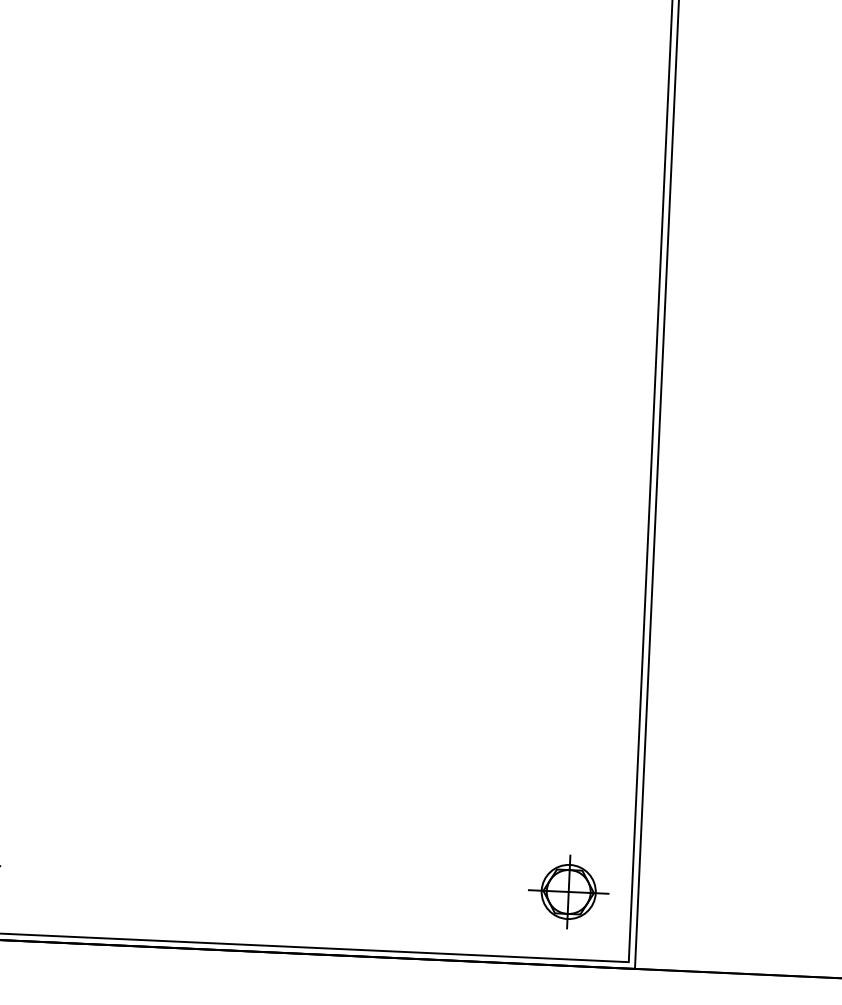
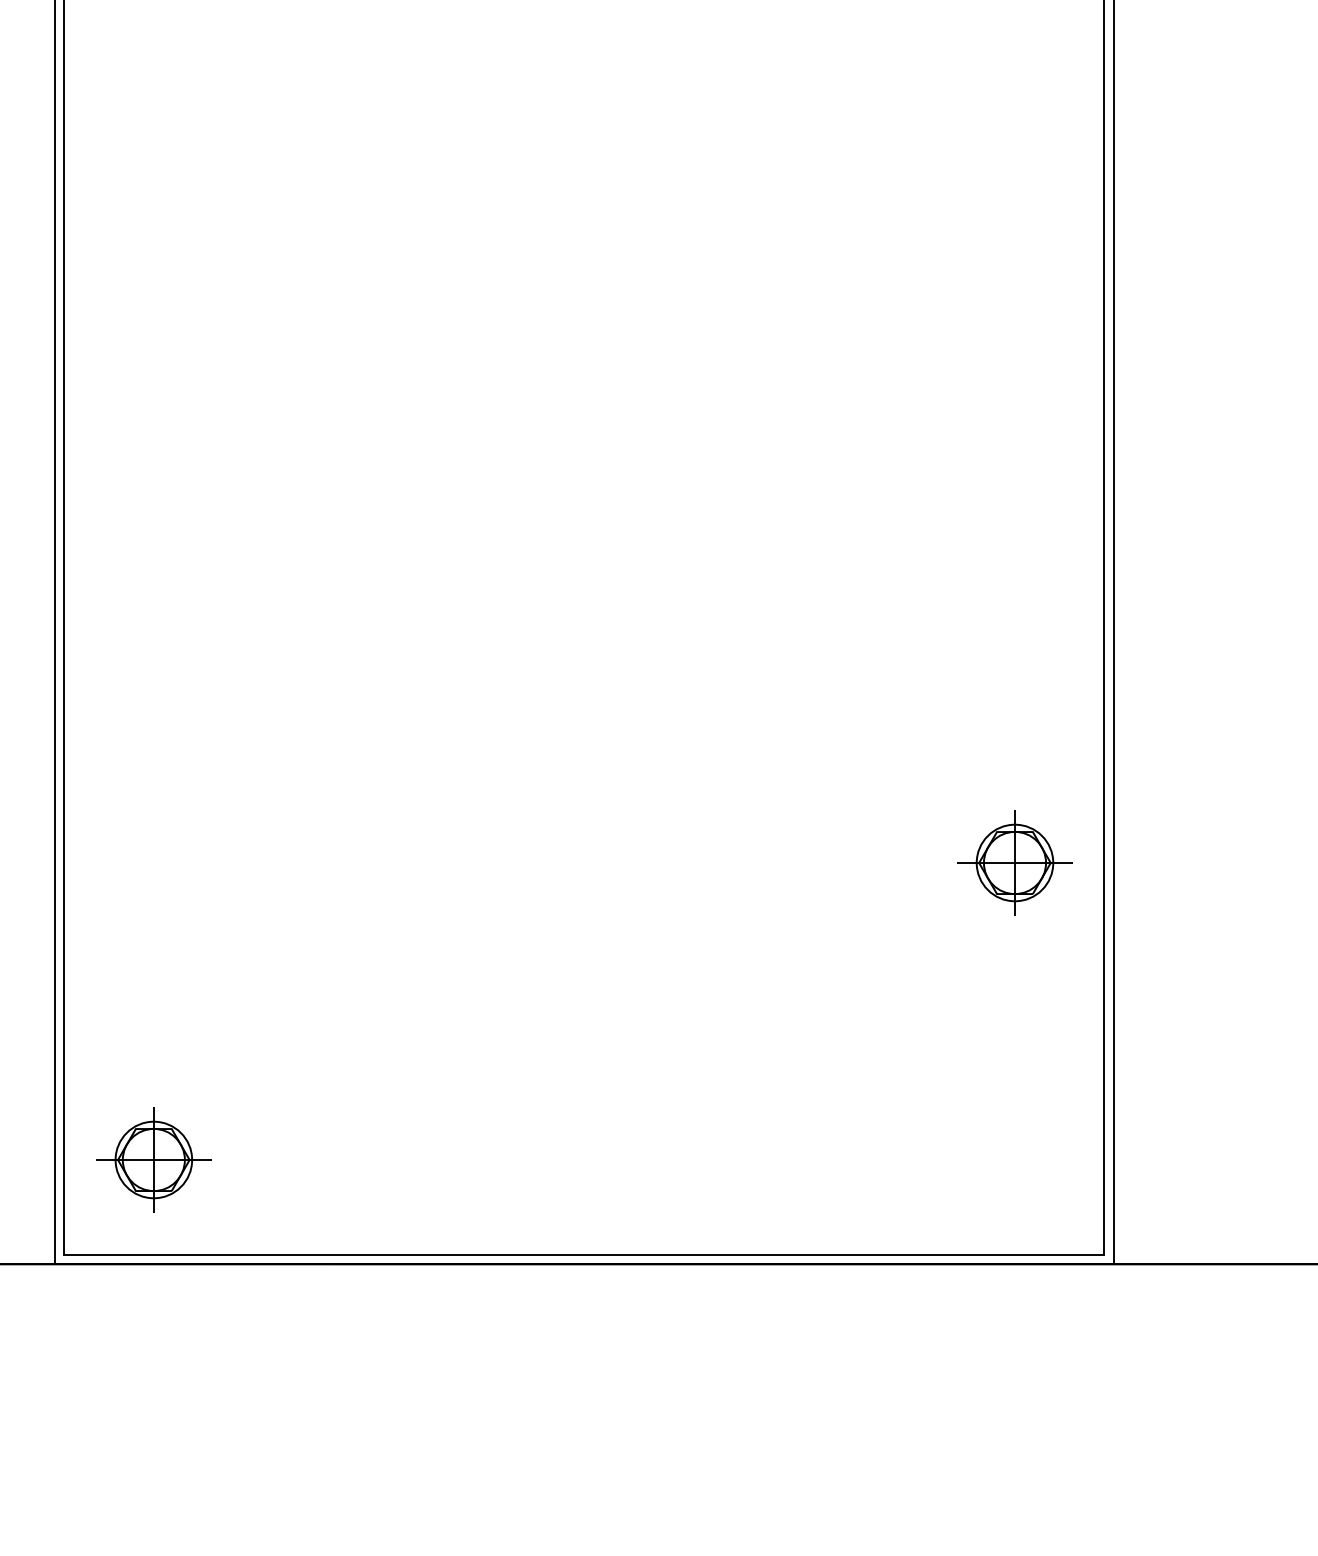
part: (568, 891) -> (1014, 862), moved

